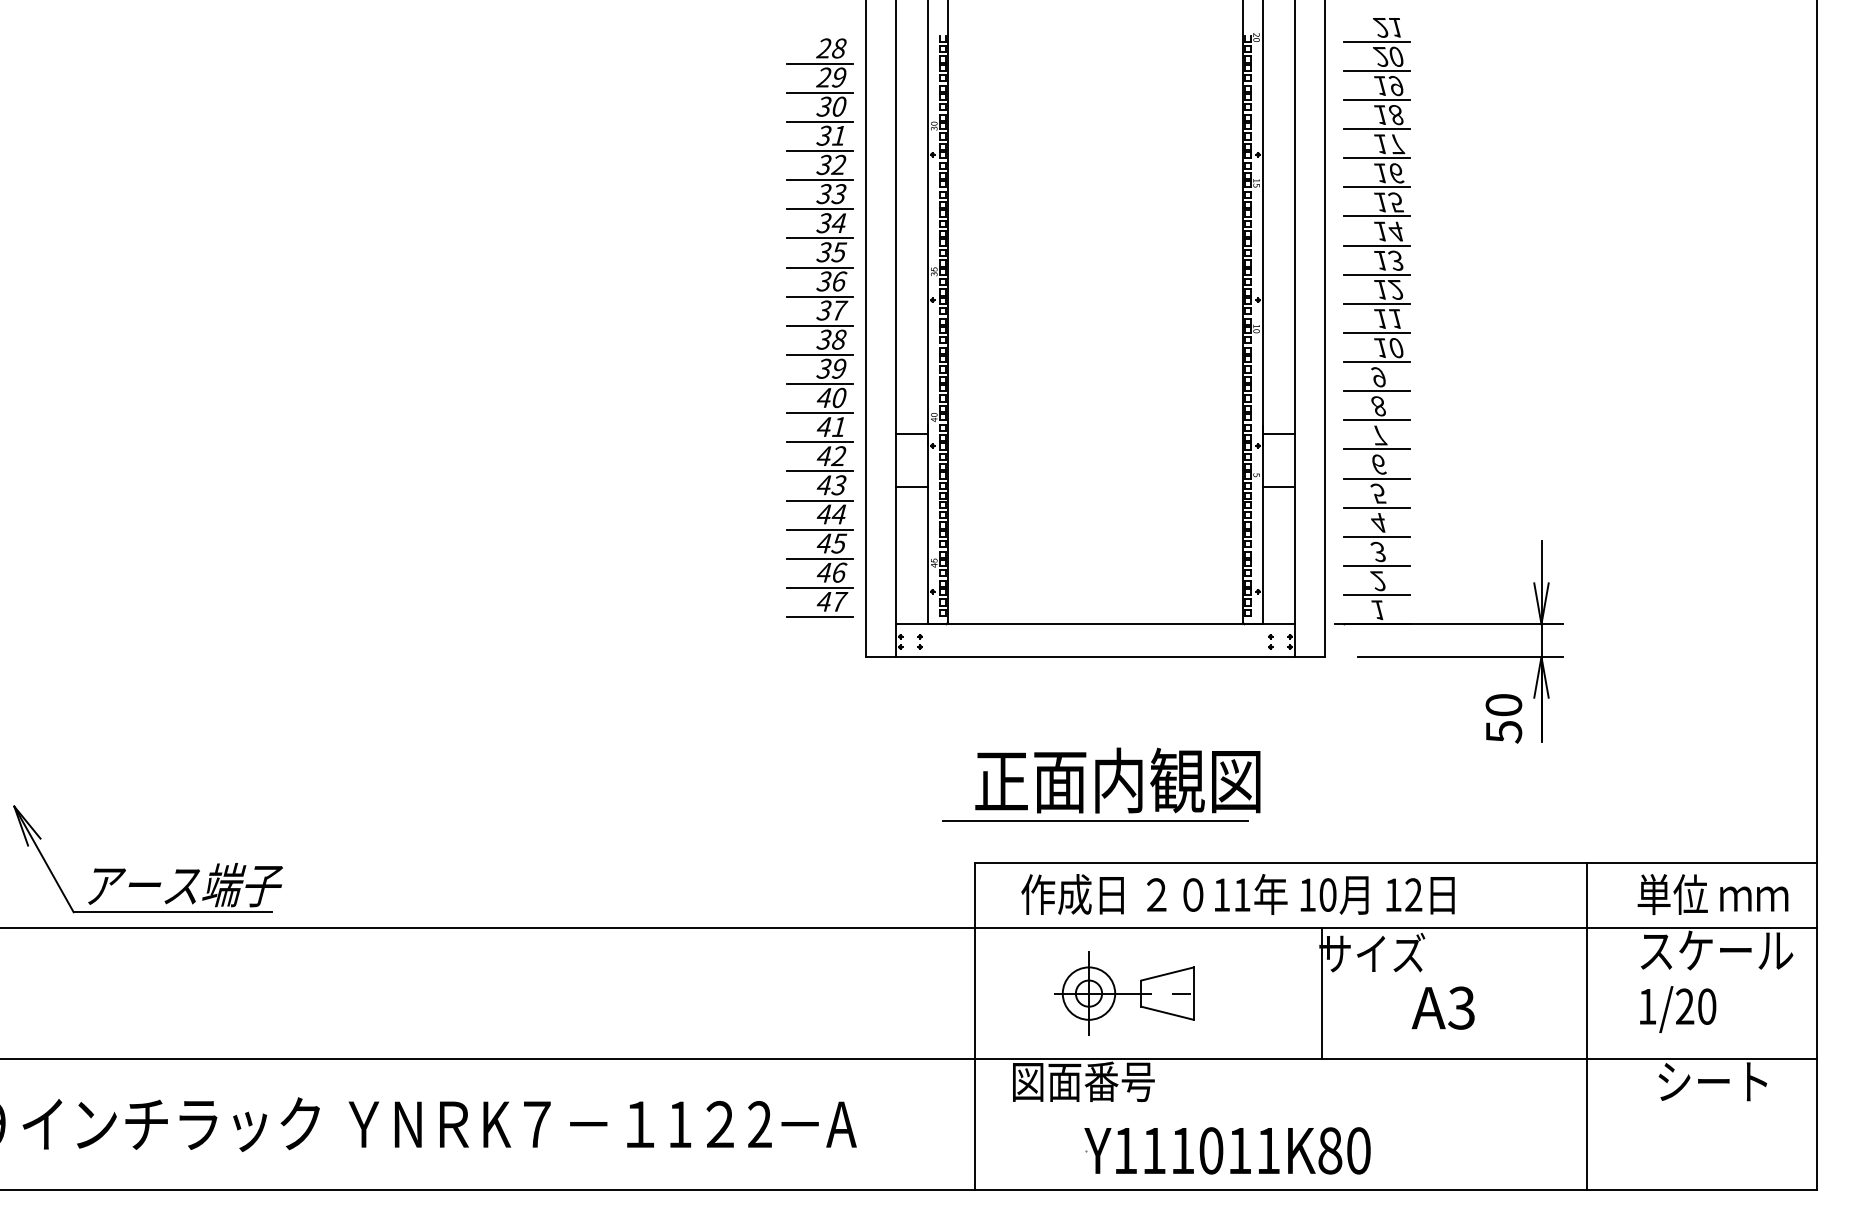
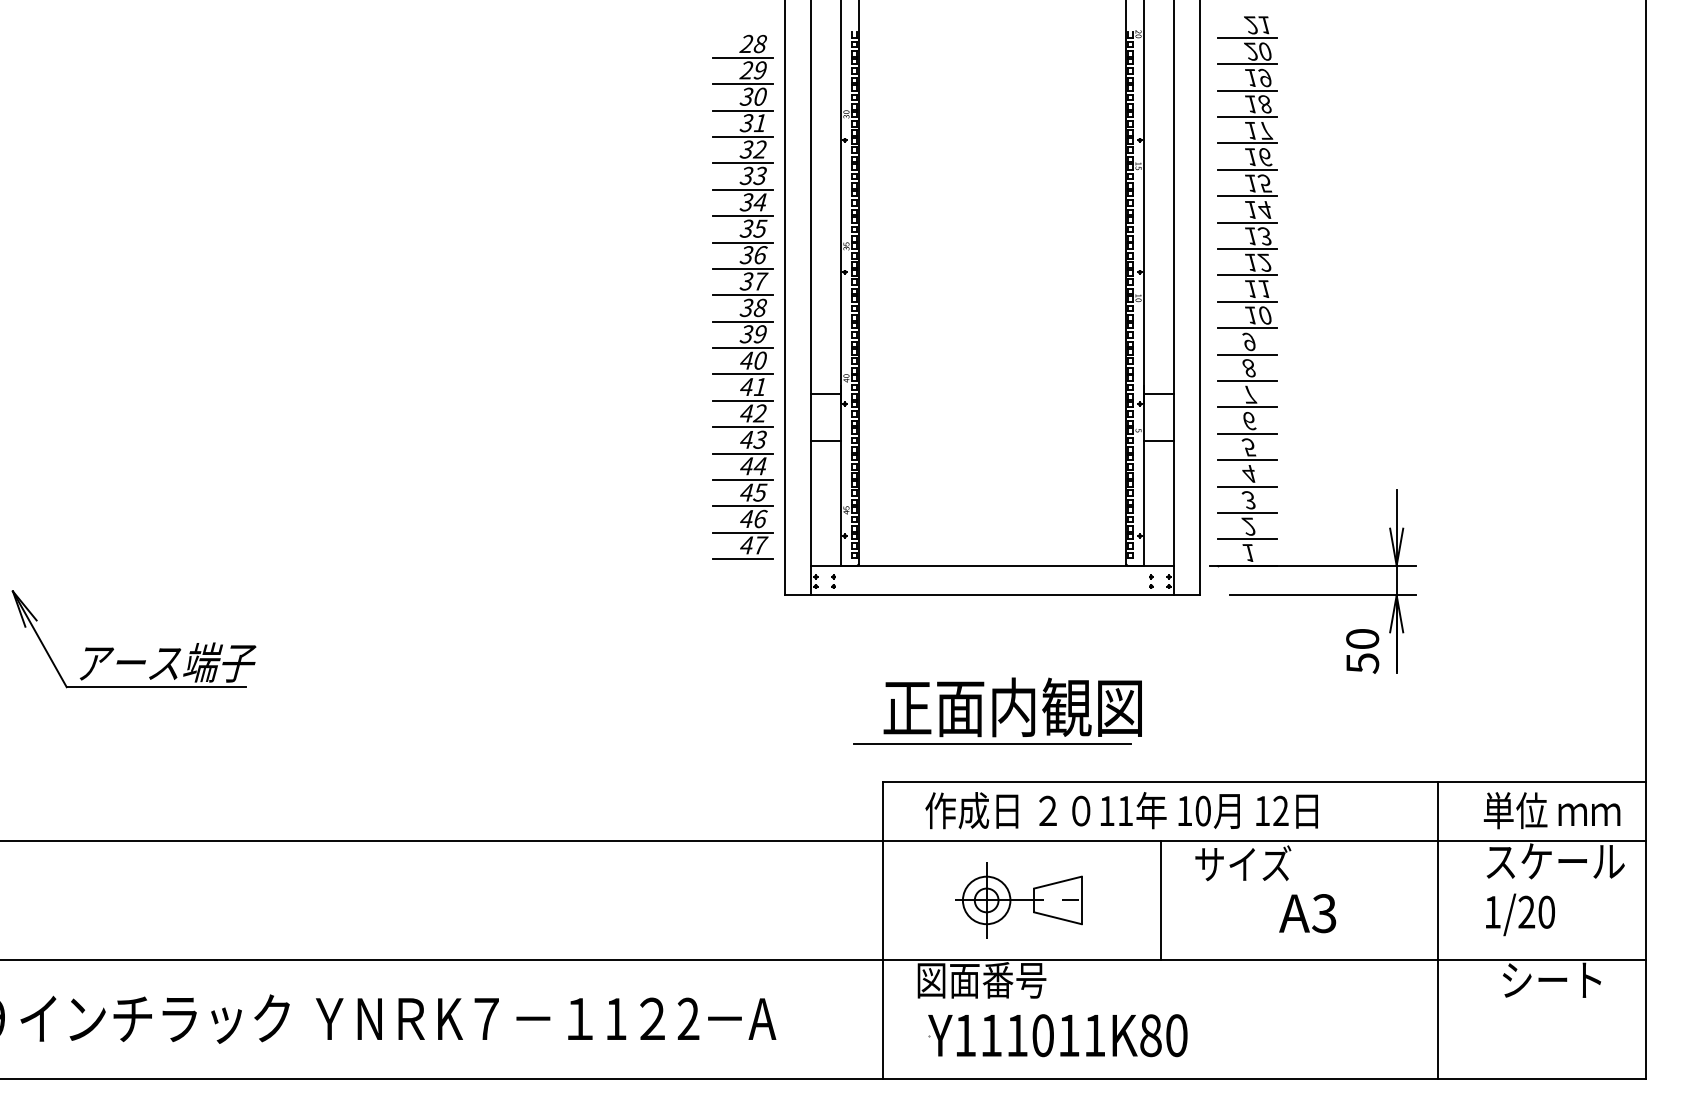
part: (147, 882) -> (133, 660), moved
line: (1322, 993) -> (1161, 900), moved
part: (1227, 1150) -> (1057, 1035), moved

